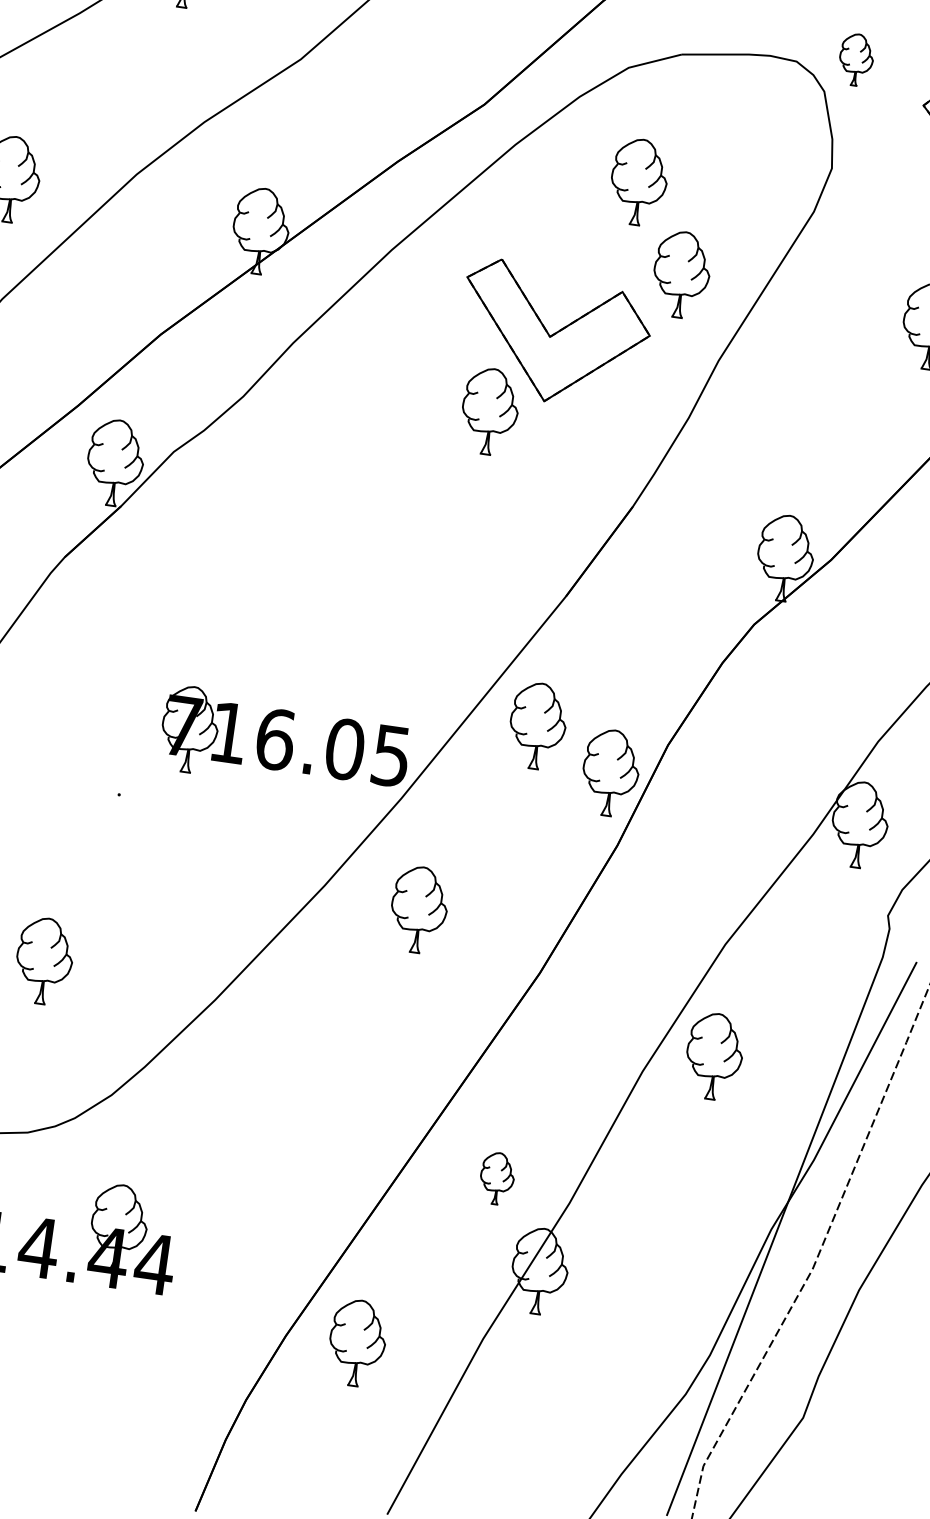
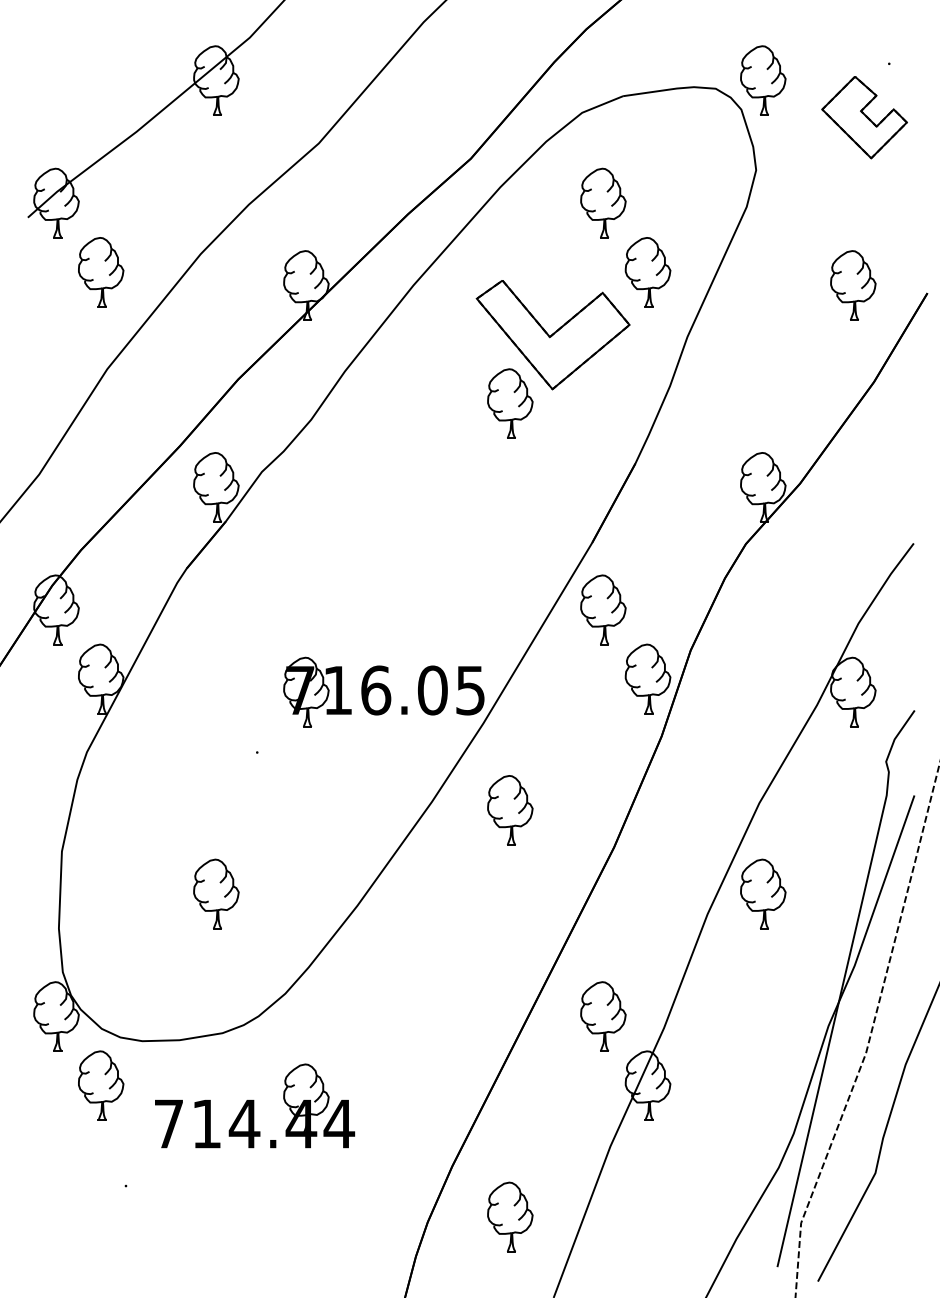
part: (856, 59) -> (763, 80), size x1.67
part: (538, 725) -> (603, 609), moved
part: (497, 1178) -> (603, 1016), size x1.67
part: (357, 1342) -> (510, 1216), moved

